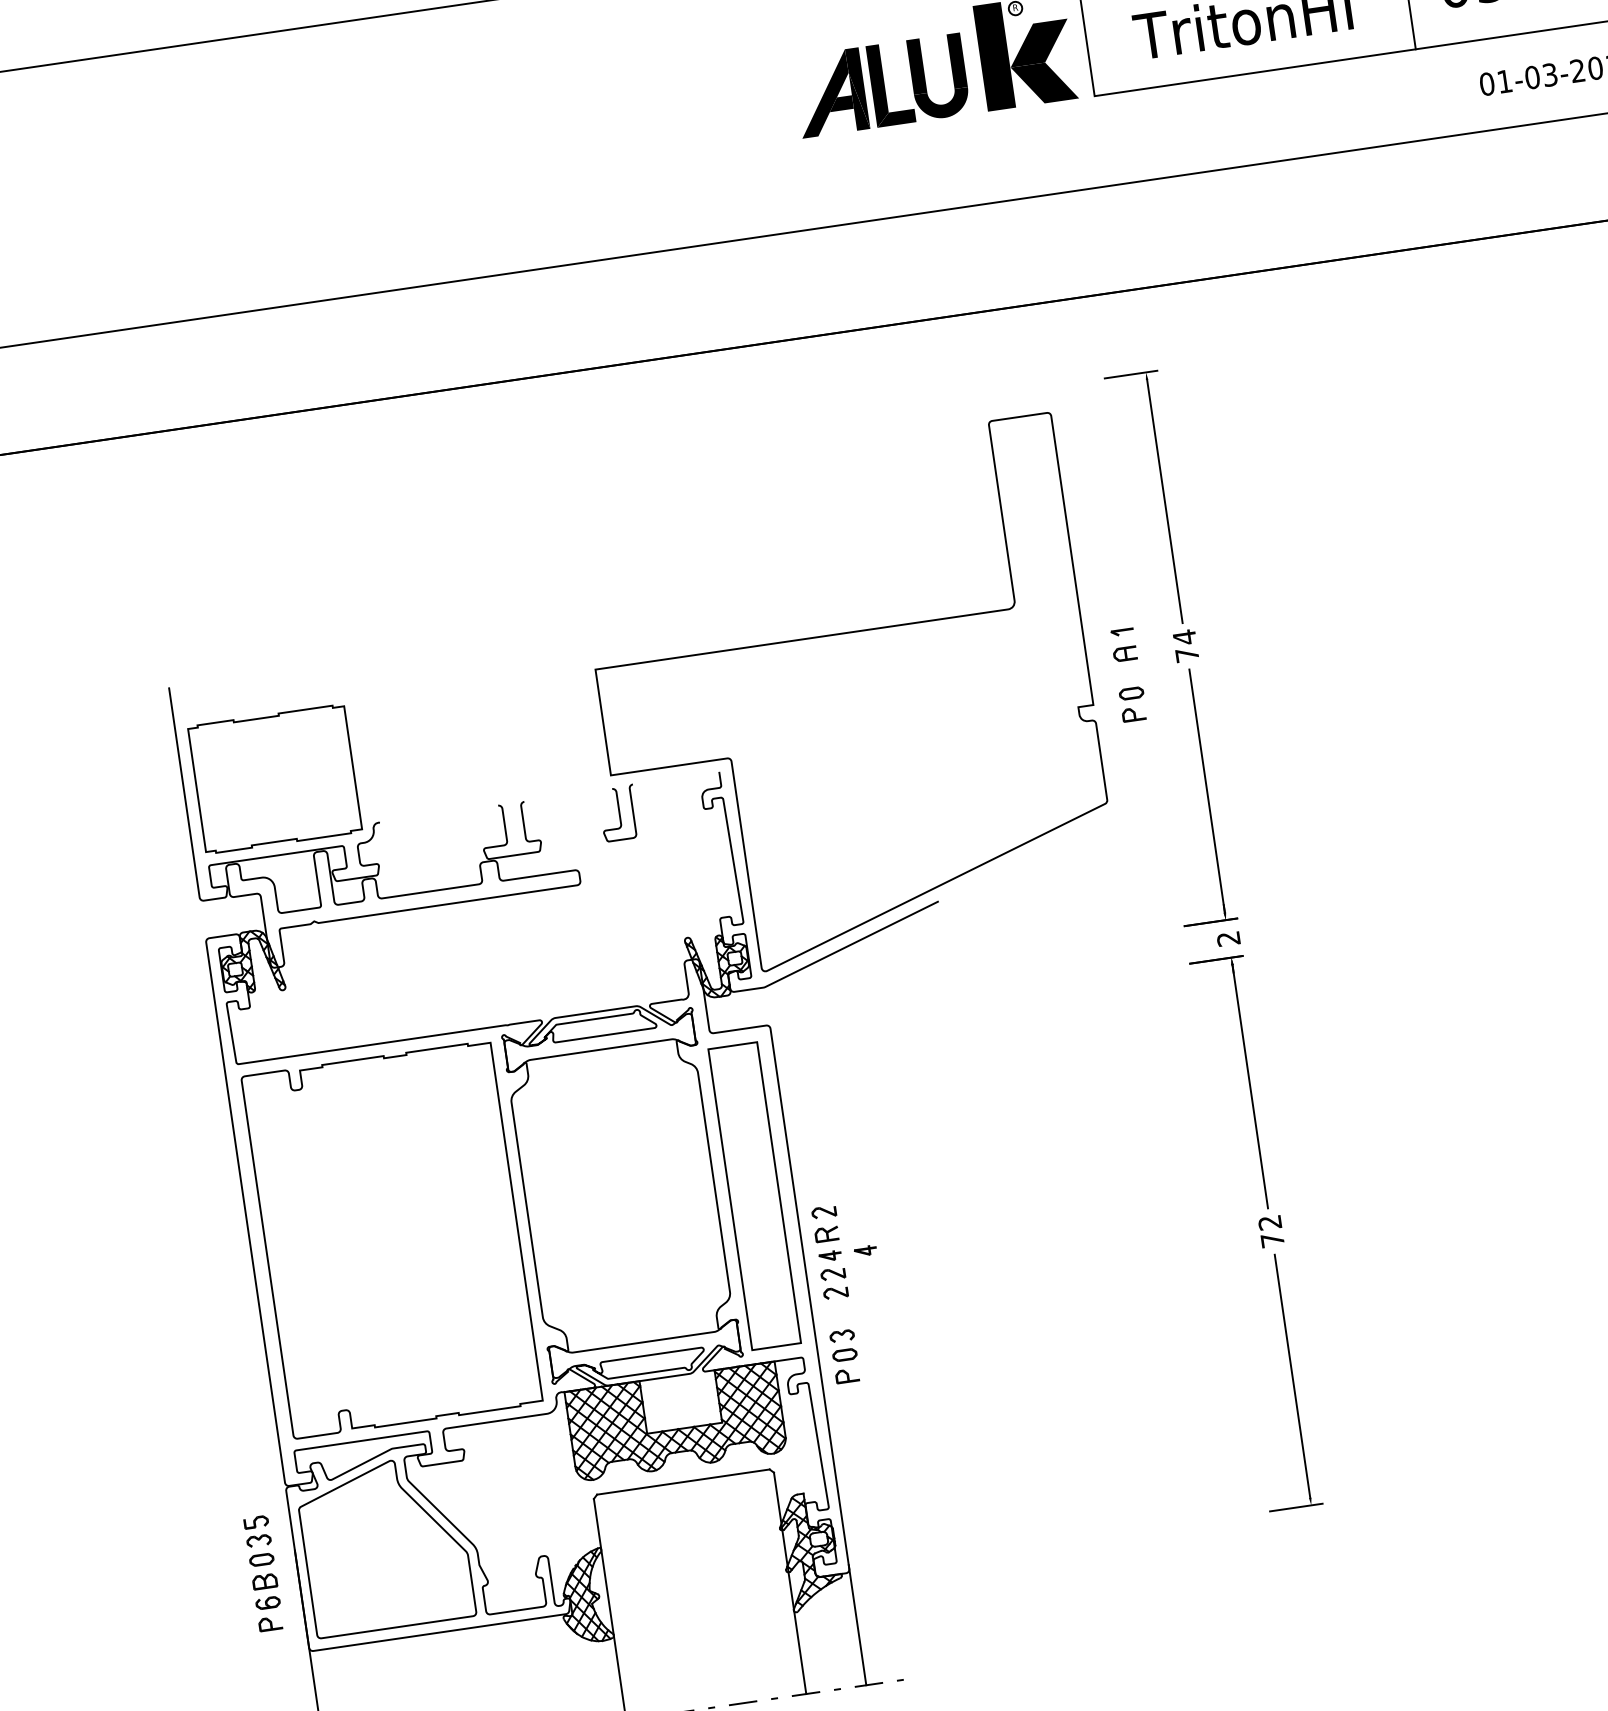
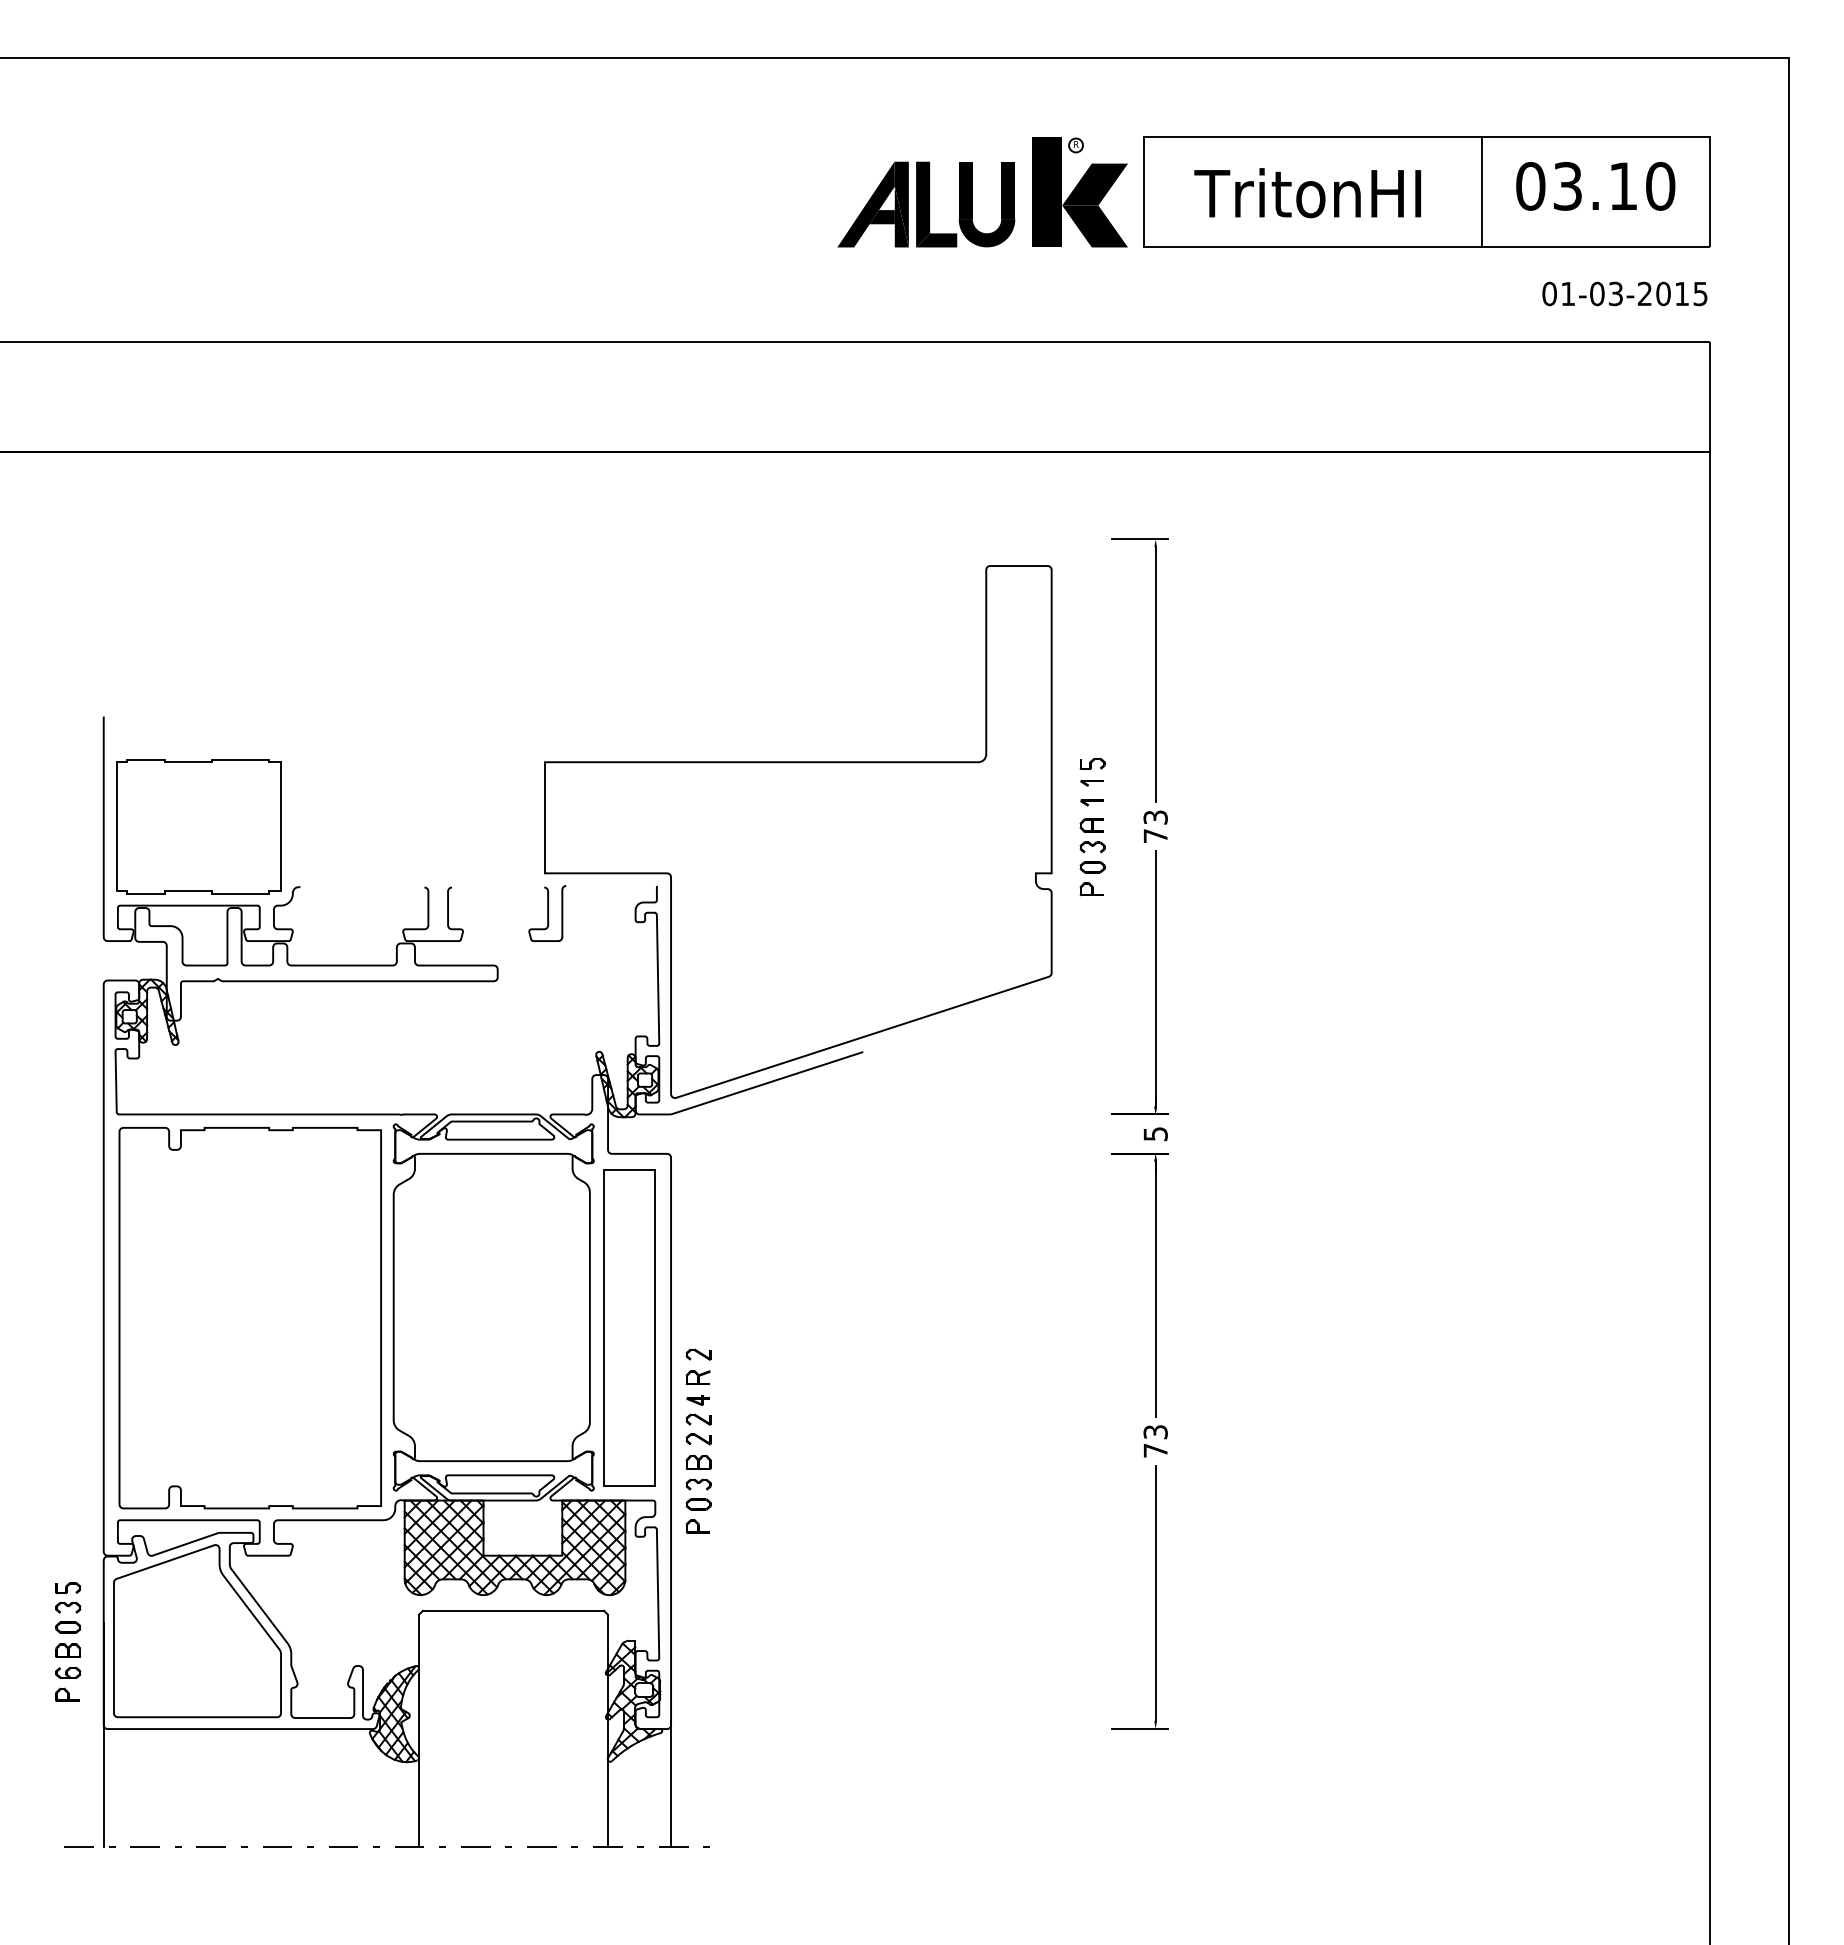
part: (1117, 594) -> (1092, 763), added
part: (1118, 613) -> (1091, 783), added
text: (1184, 637) -> (1155, 817), 74 -> 73
part: (1128, 674) -> (1092, 847), added
text: (1228, 939) -> (1155, 1134), 2 -> 5
text: (1269, 1223) -> (1155, 1432), 72 -> 73
part: (864, 1251) -> (734, 1400), removed
part: (838, 1315) -> (698, 1462), added

